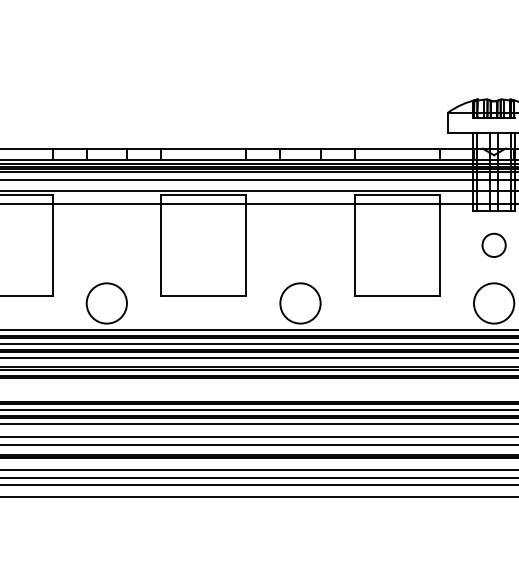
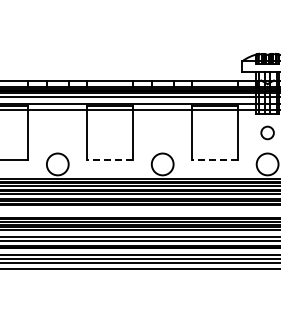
line: (202, 296) -> (109, 160), solid -> dashed
line: (396, 296) -> (214, 160), solid -> dashed

